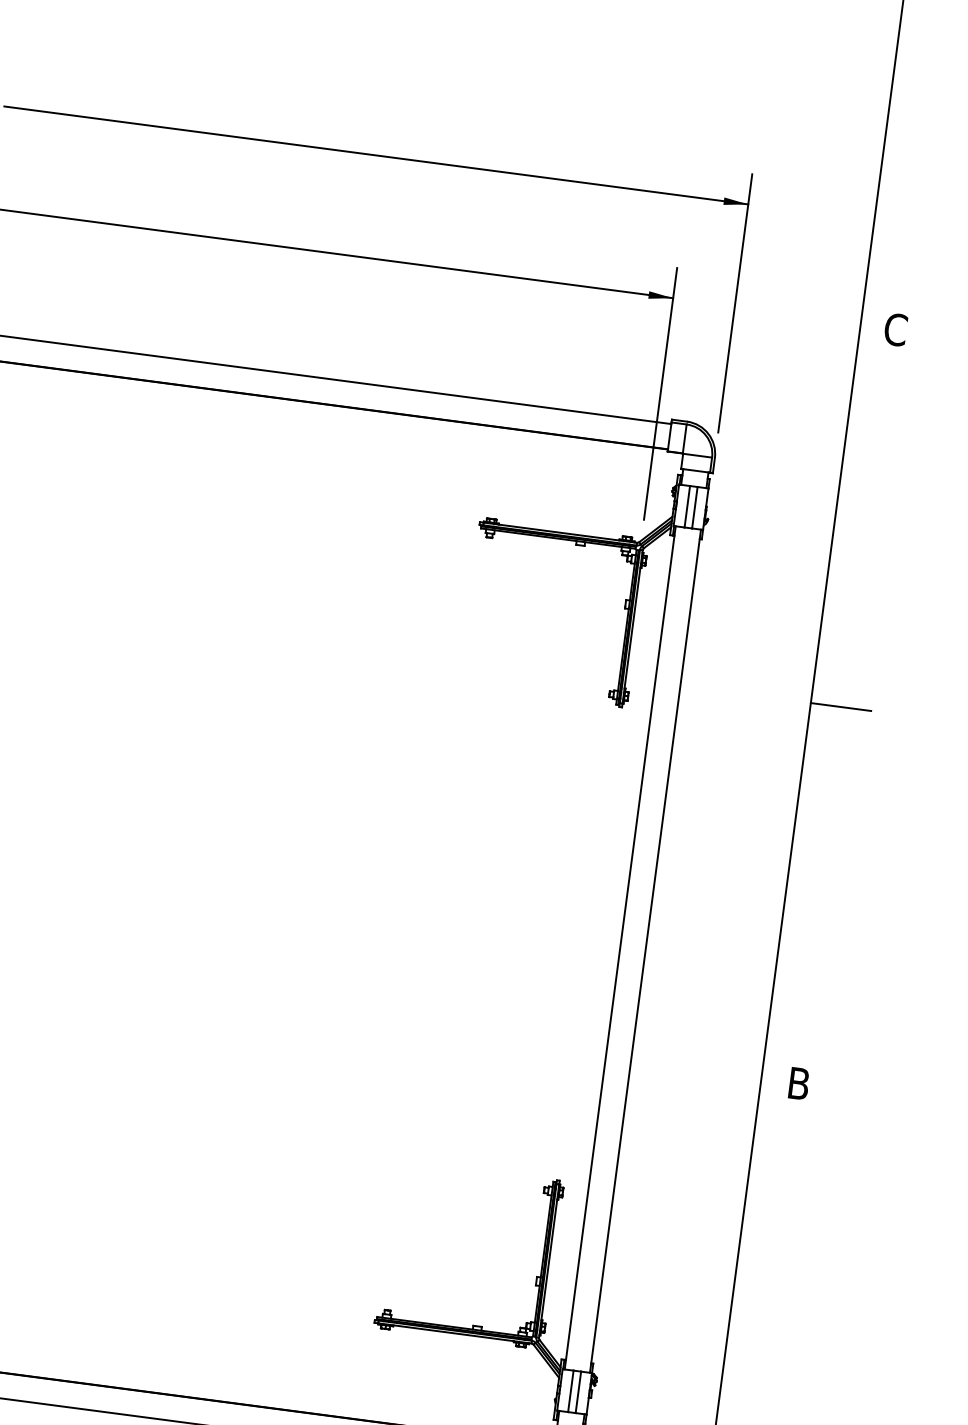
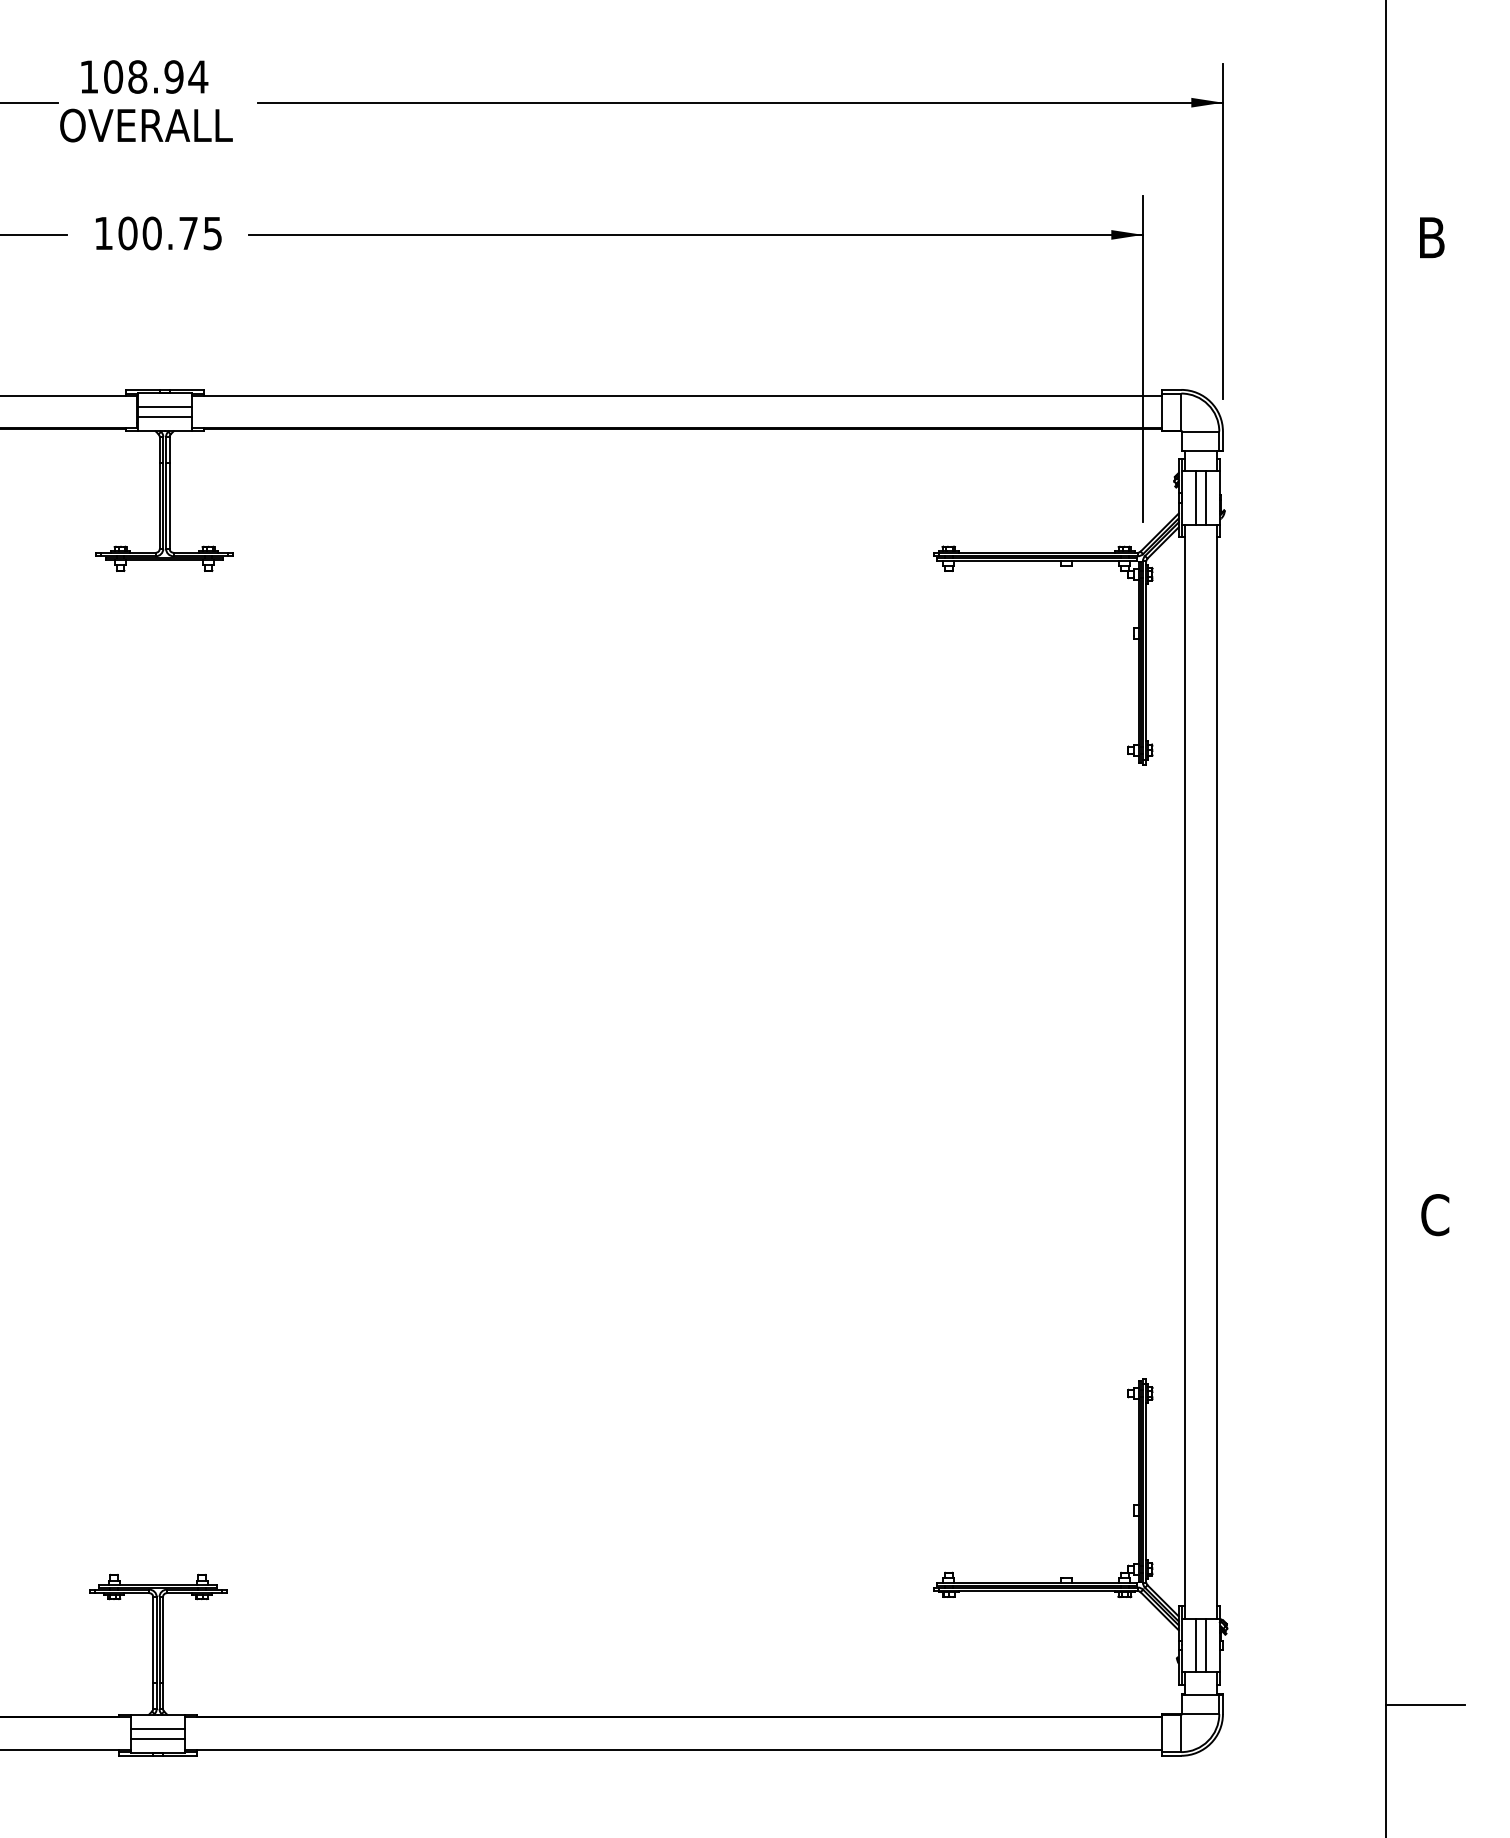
text: (895, 329) -> (1431, 237), C -> B
line: (841, 706) -> (1425, 727), removed
text: (799, 1084) -> (1435, 1215), B -> C

